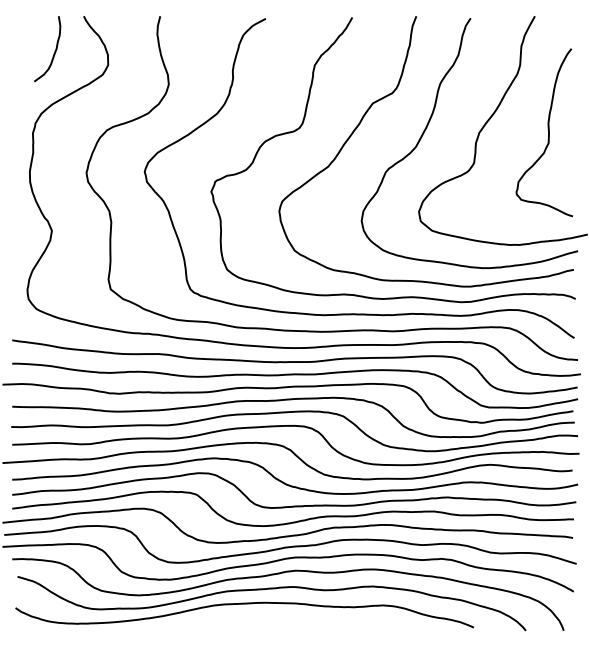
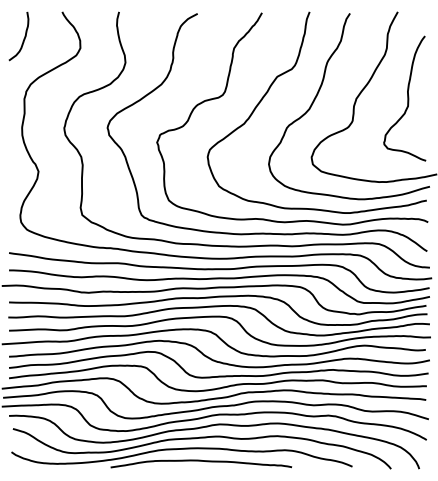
curve: (53, 53) -> (23, 39), moved
curve: (270, 620) -> (201, 461), added

